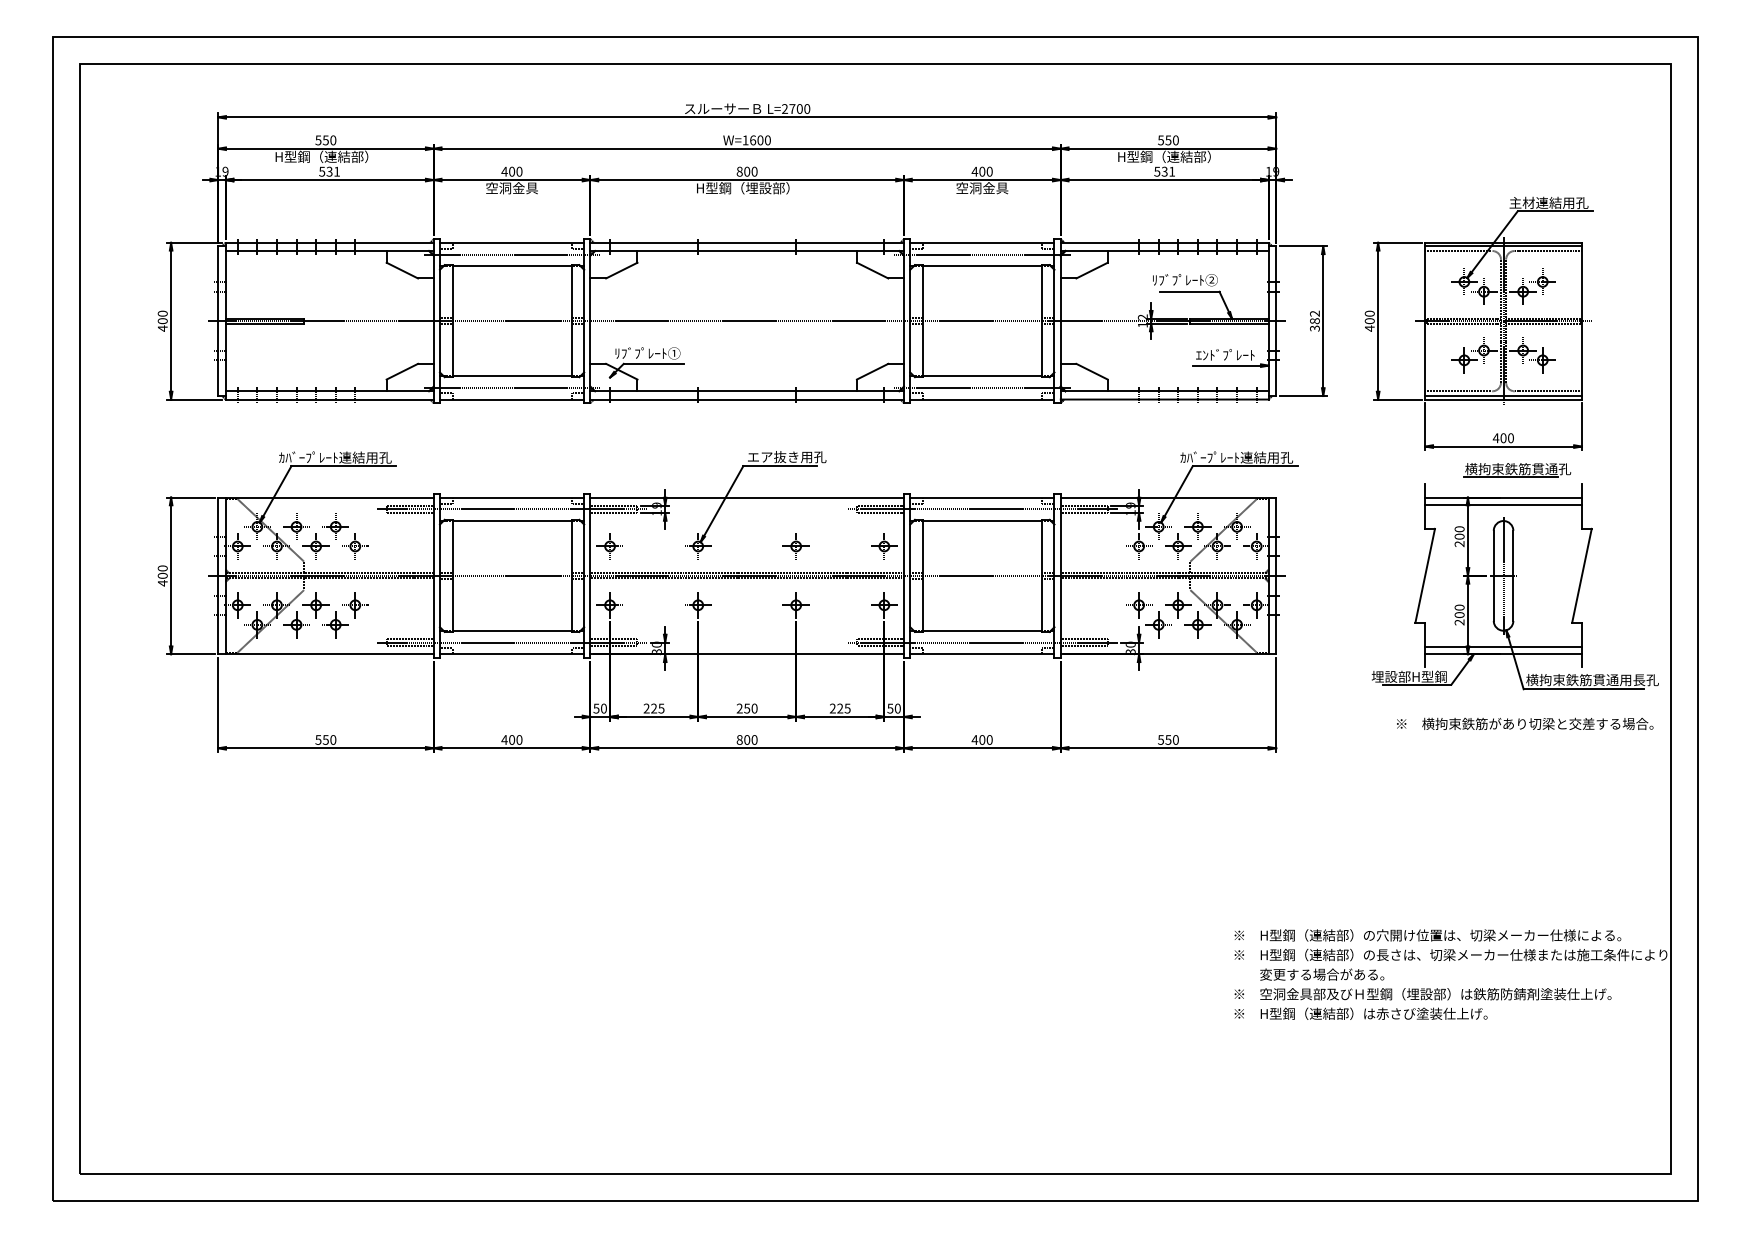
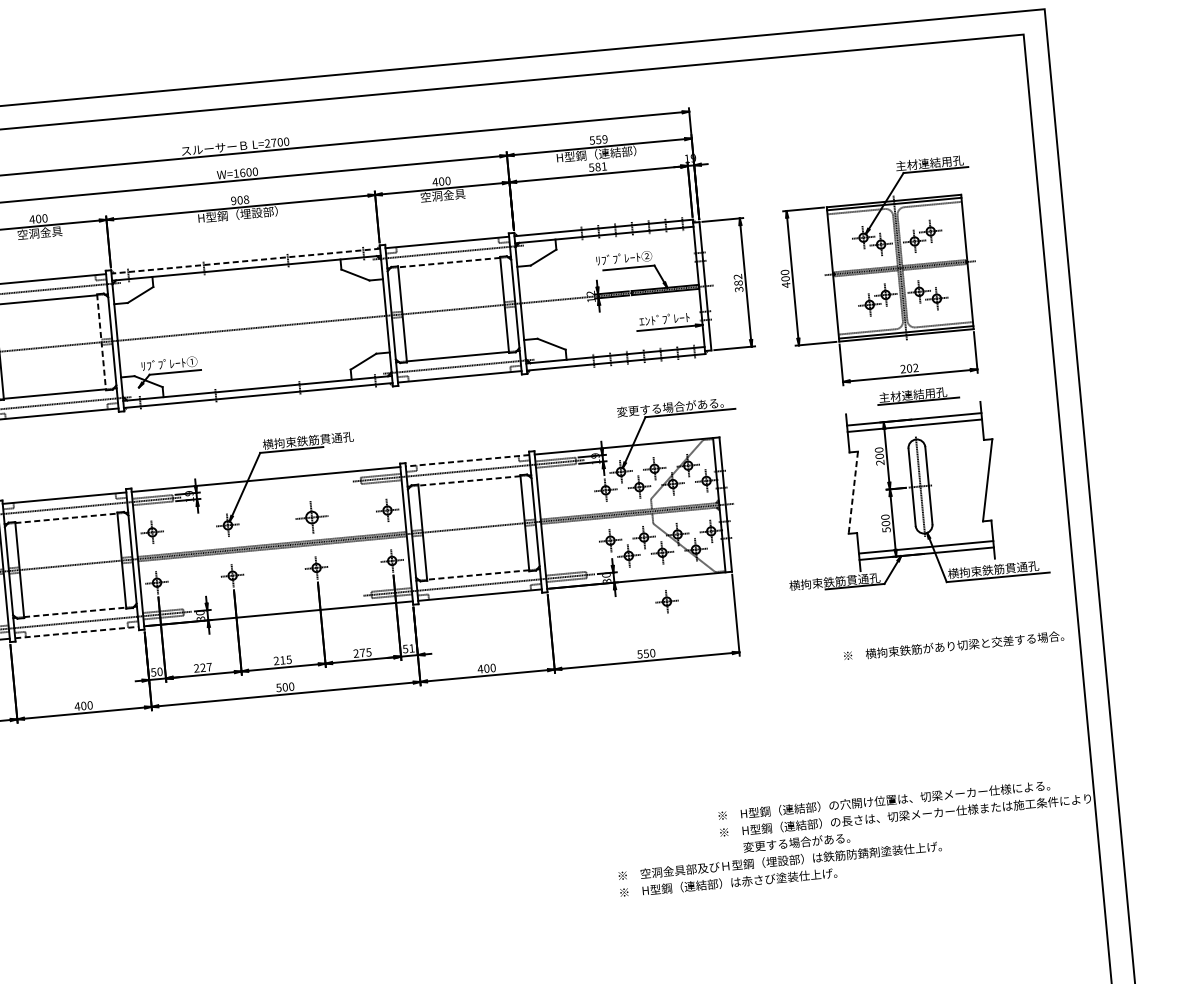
text: (1175, 140) -> (604, 139), 550 -> 559
text: (746, 171) -> (239, 200), 800 -> 908
text: (1164, 171) -> (597, 166), 531 -> 581
line: (747, 242) -> (246, 260), solid -> dashed
line: (982, 266) -> (449, 262), solid -> dashed
line: (571, 321) -> (101, 342), solid -> dashed
text: (1502, 438) -> (908, 368), 400 -> 202
text: (800, 457) -> (308, 440), エア抜き用孔 -> 横拘束鉄筋貫通孔
text: (1226, 457) -> (673, 407), ｶﾊﾞｰﾌﾟﾚｰﾄ連結用孔 -> 変更する場合がある。
text: (1518, 469) -> (924, 394), 横拘束鉄筋貫通孔 -> 主材連結用孔
line: (981, 497) -> (466, 460), solid -> dashed
line: (512, 521) -> (66, 518), solid -> dashed
line: (982, 521) -> (469, 481), solid -> dashed
part: (795, 546) -> (311, 517), size x1.4
line: (1425, 576) -> (853, 493), solid -> dashed
text: (1459, 622) -> (886, 529), 200 -> 500
line: (512, 630) -> (75, 612), solid -> dashed
line: (982, 630) -> (478, 574), solid -> dashed
line: (512, 654) -> (77, 632), solid -> dashed
text: (1394, 676) -> (835, 581), 埋設部H型鋼 -> 横拘束鉄筋貫通孔
text: (1638, 680) -> (1044, 565), 横拘束鉄筋貫通用長孔 -> 横拘束鉄筋貫通孔
part: (1197, 681) -> (666, 601), added
text: (661, 708) -> (209, 667), 225 -> 227
text: (750, 708) -> (285, 660), 250 -> 215
text: (840, 708) -> (362, 652), 225 -> 275
text: (897, 708) -> (411, 648), 50 -> 51
text: (1525, 723) -> (954, 645), moved
text: (739, 739) -> (278, 687), 800 -> 500
text: (1422, 1003) -> (780, 869), moved

